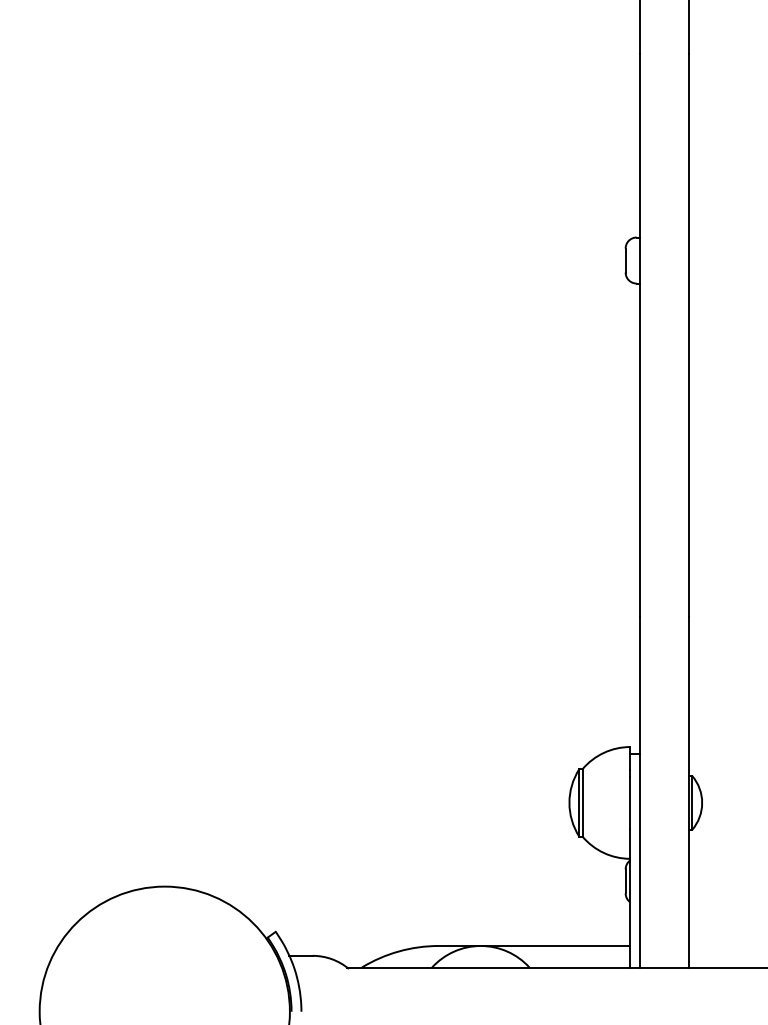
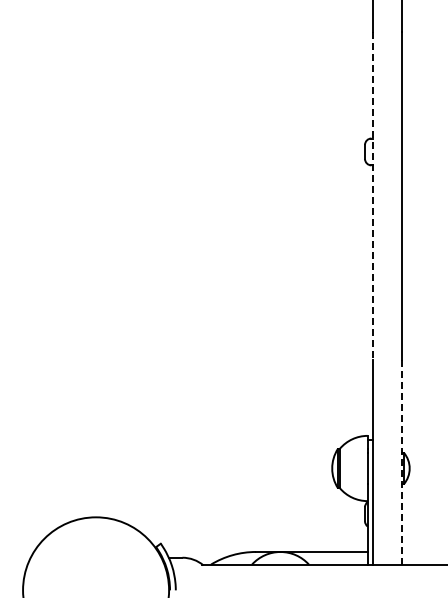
line: (640, 336) -> (373, 196), solid -> dashed
line: (689, 792) -> (402, 462), solid -> dashed

